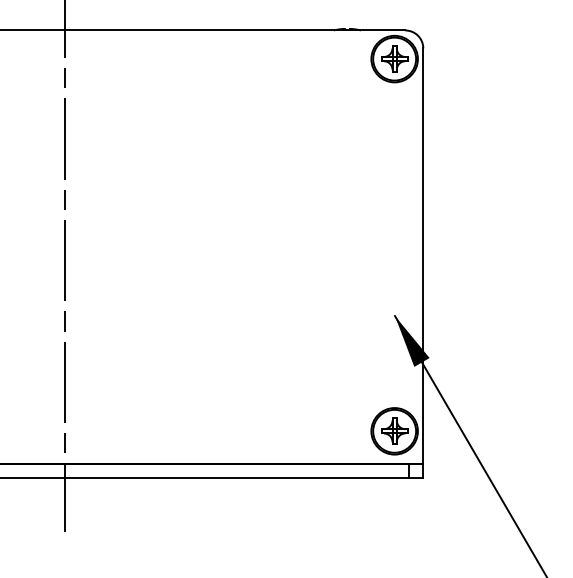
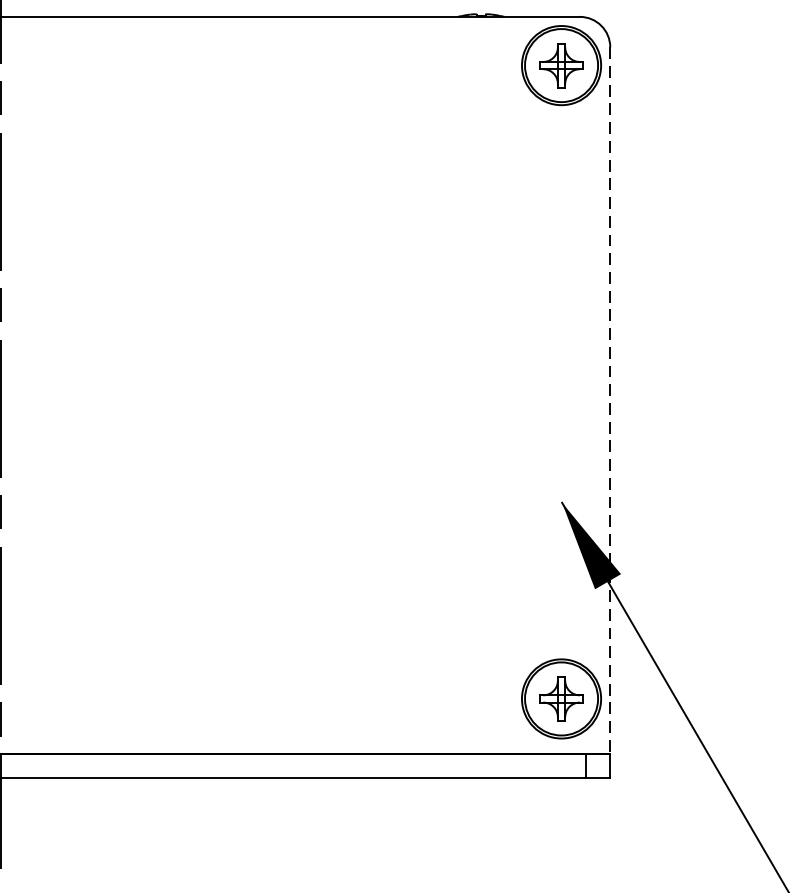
line: (423, 255) -> (610, 399), solid -> dashed

